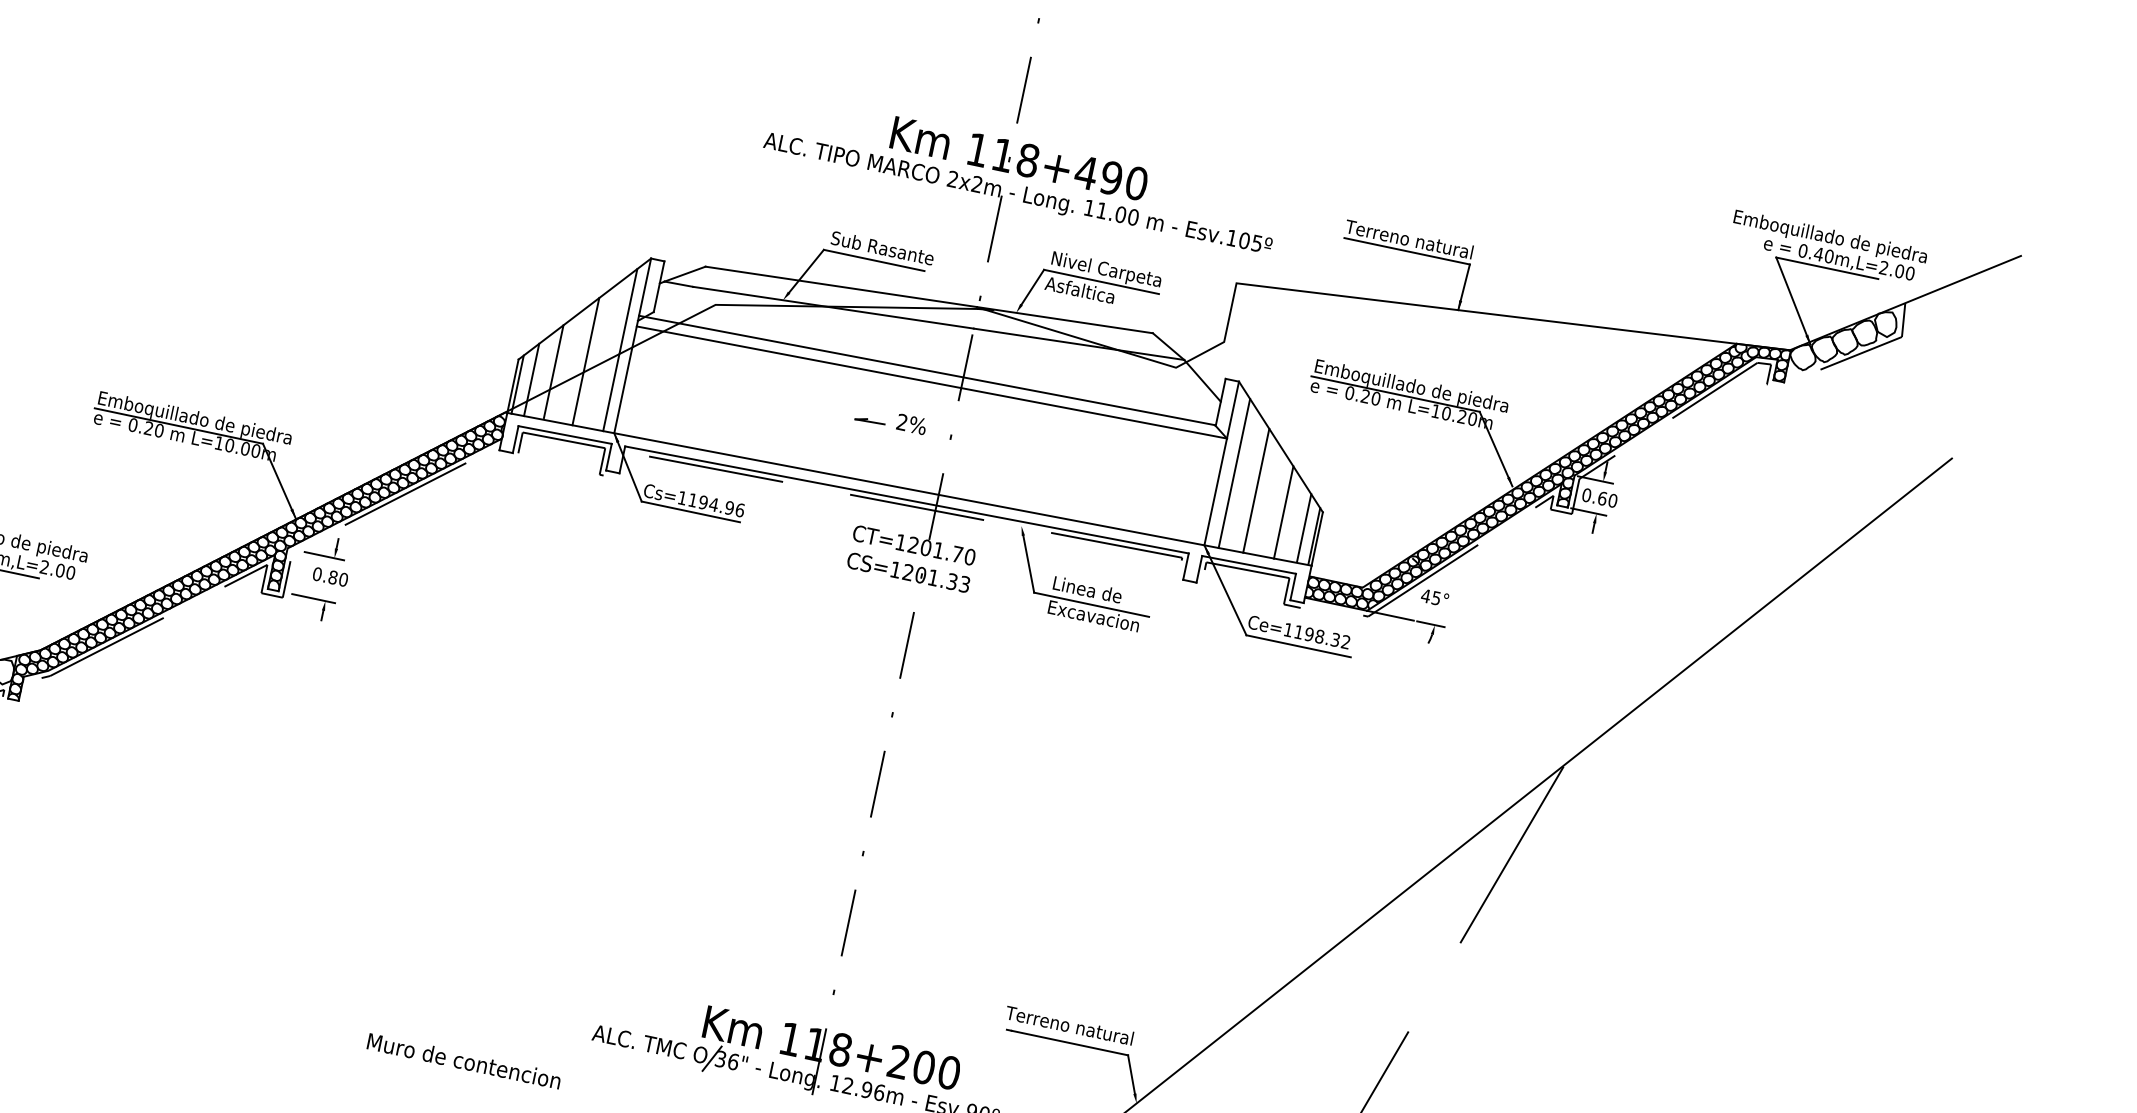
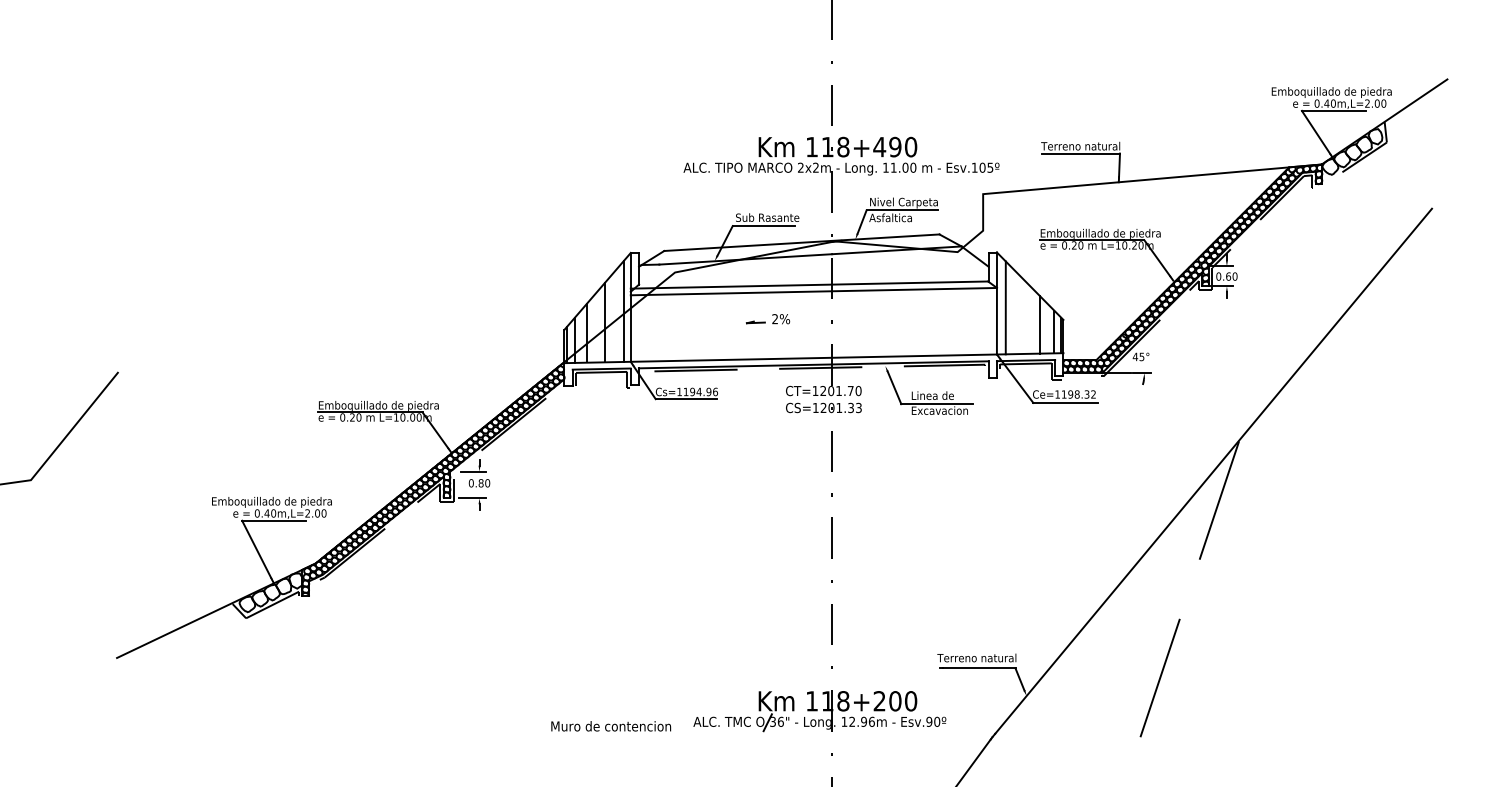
part: (889, 420) -> (767, 319), moved
line: (1257, 491) -> (1021, 315), removed
text: (464, 1061) -> (611, 726), moved

